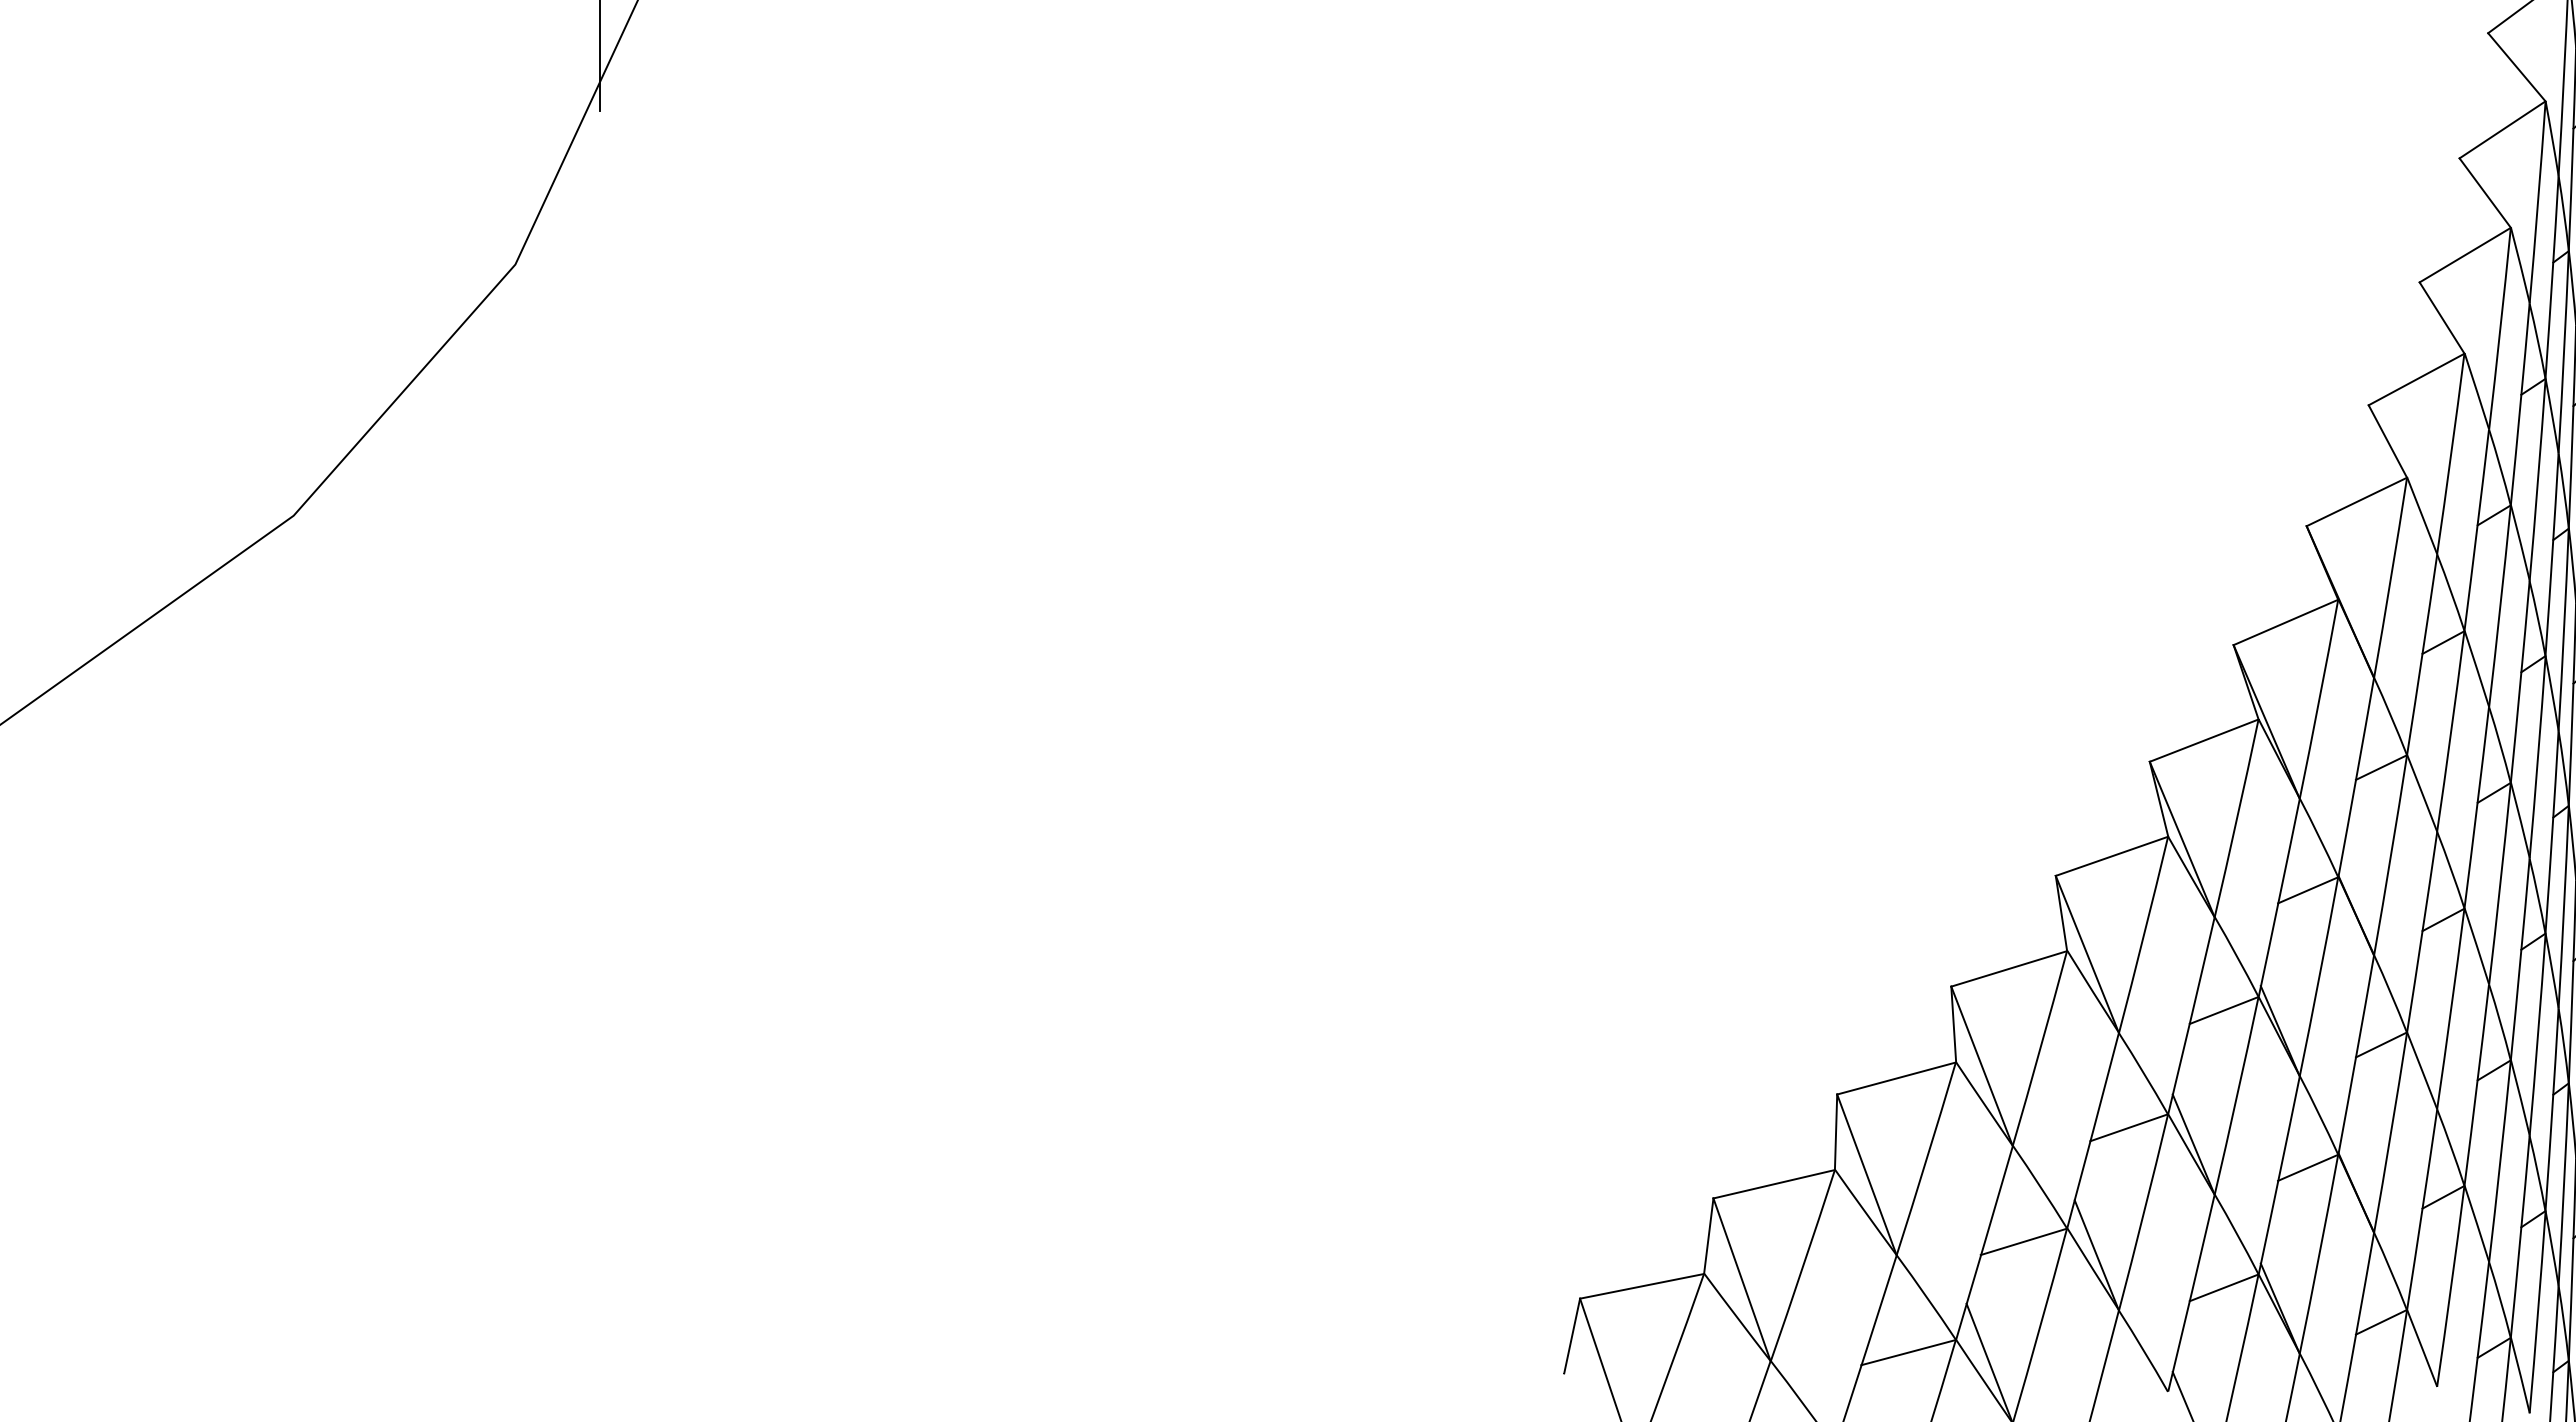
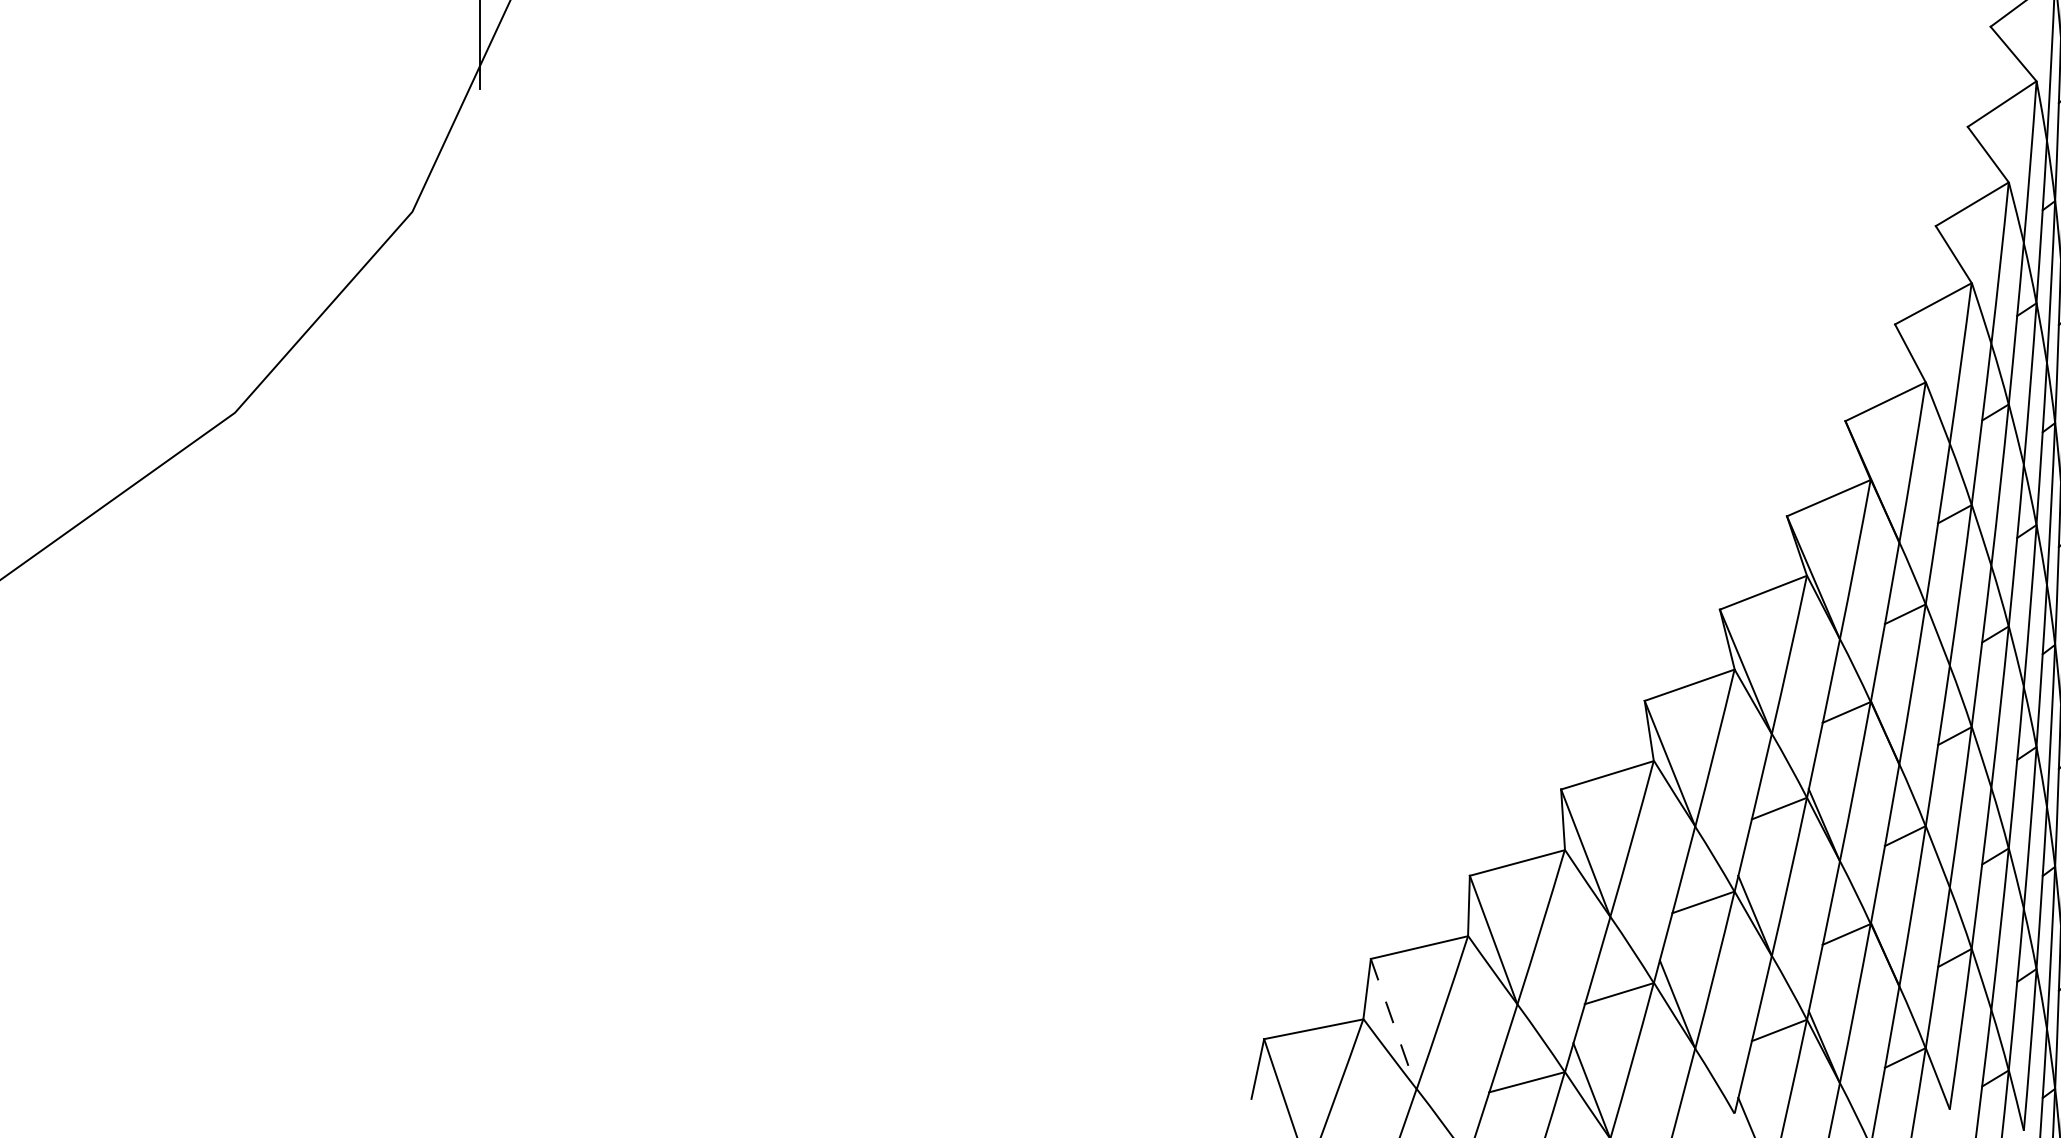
line: (1742, 1280) -> (1394, 1024), solid -> dashed

